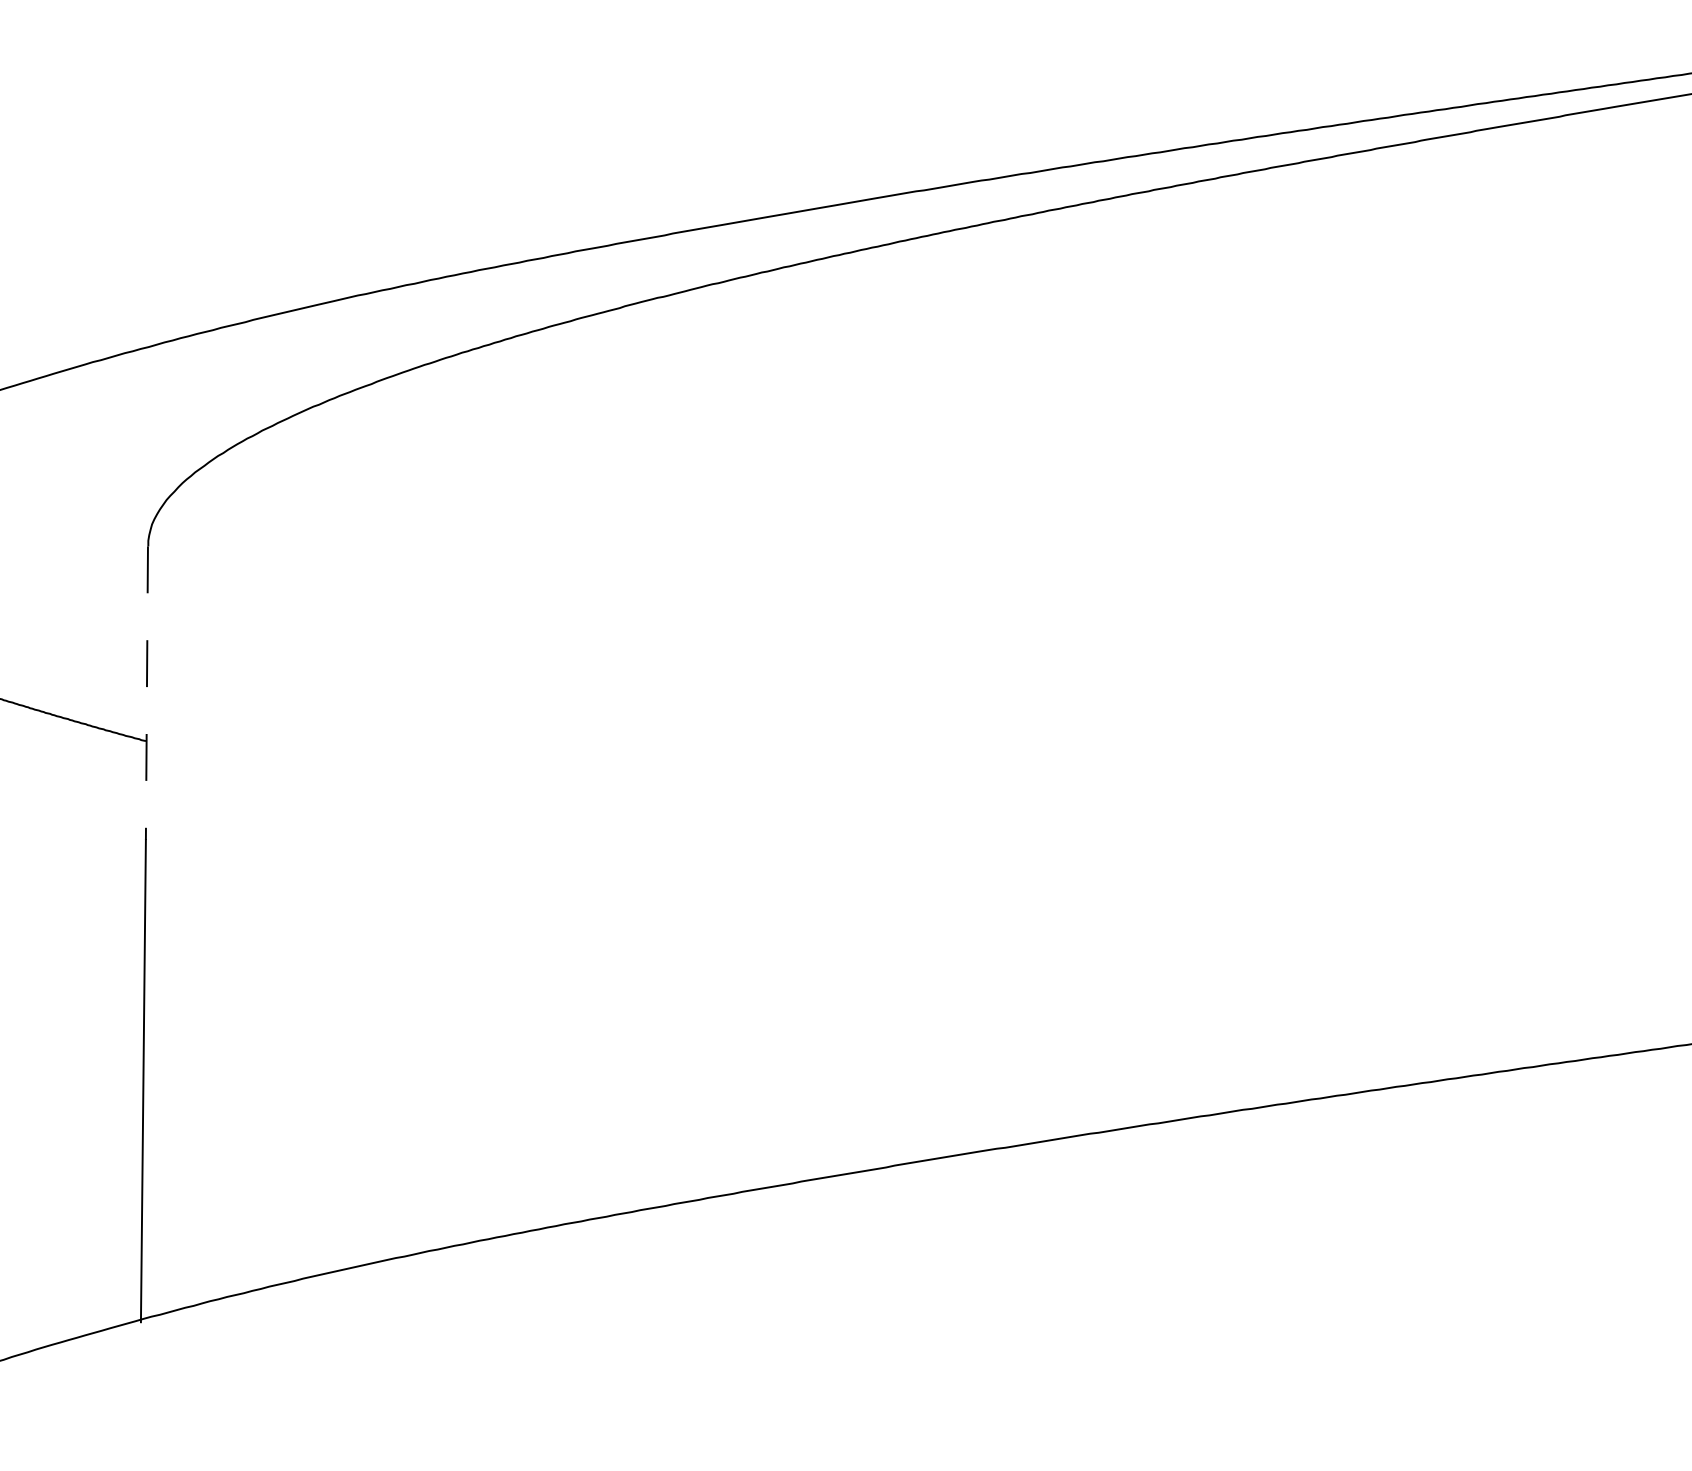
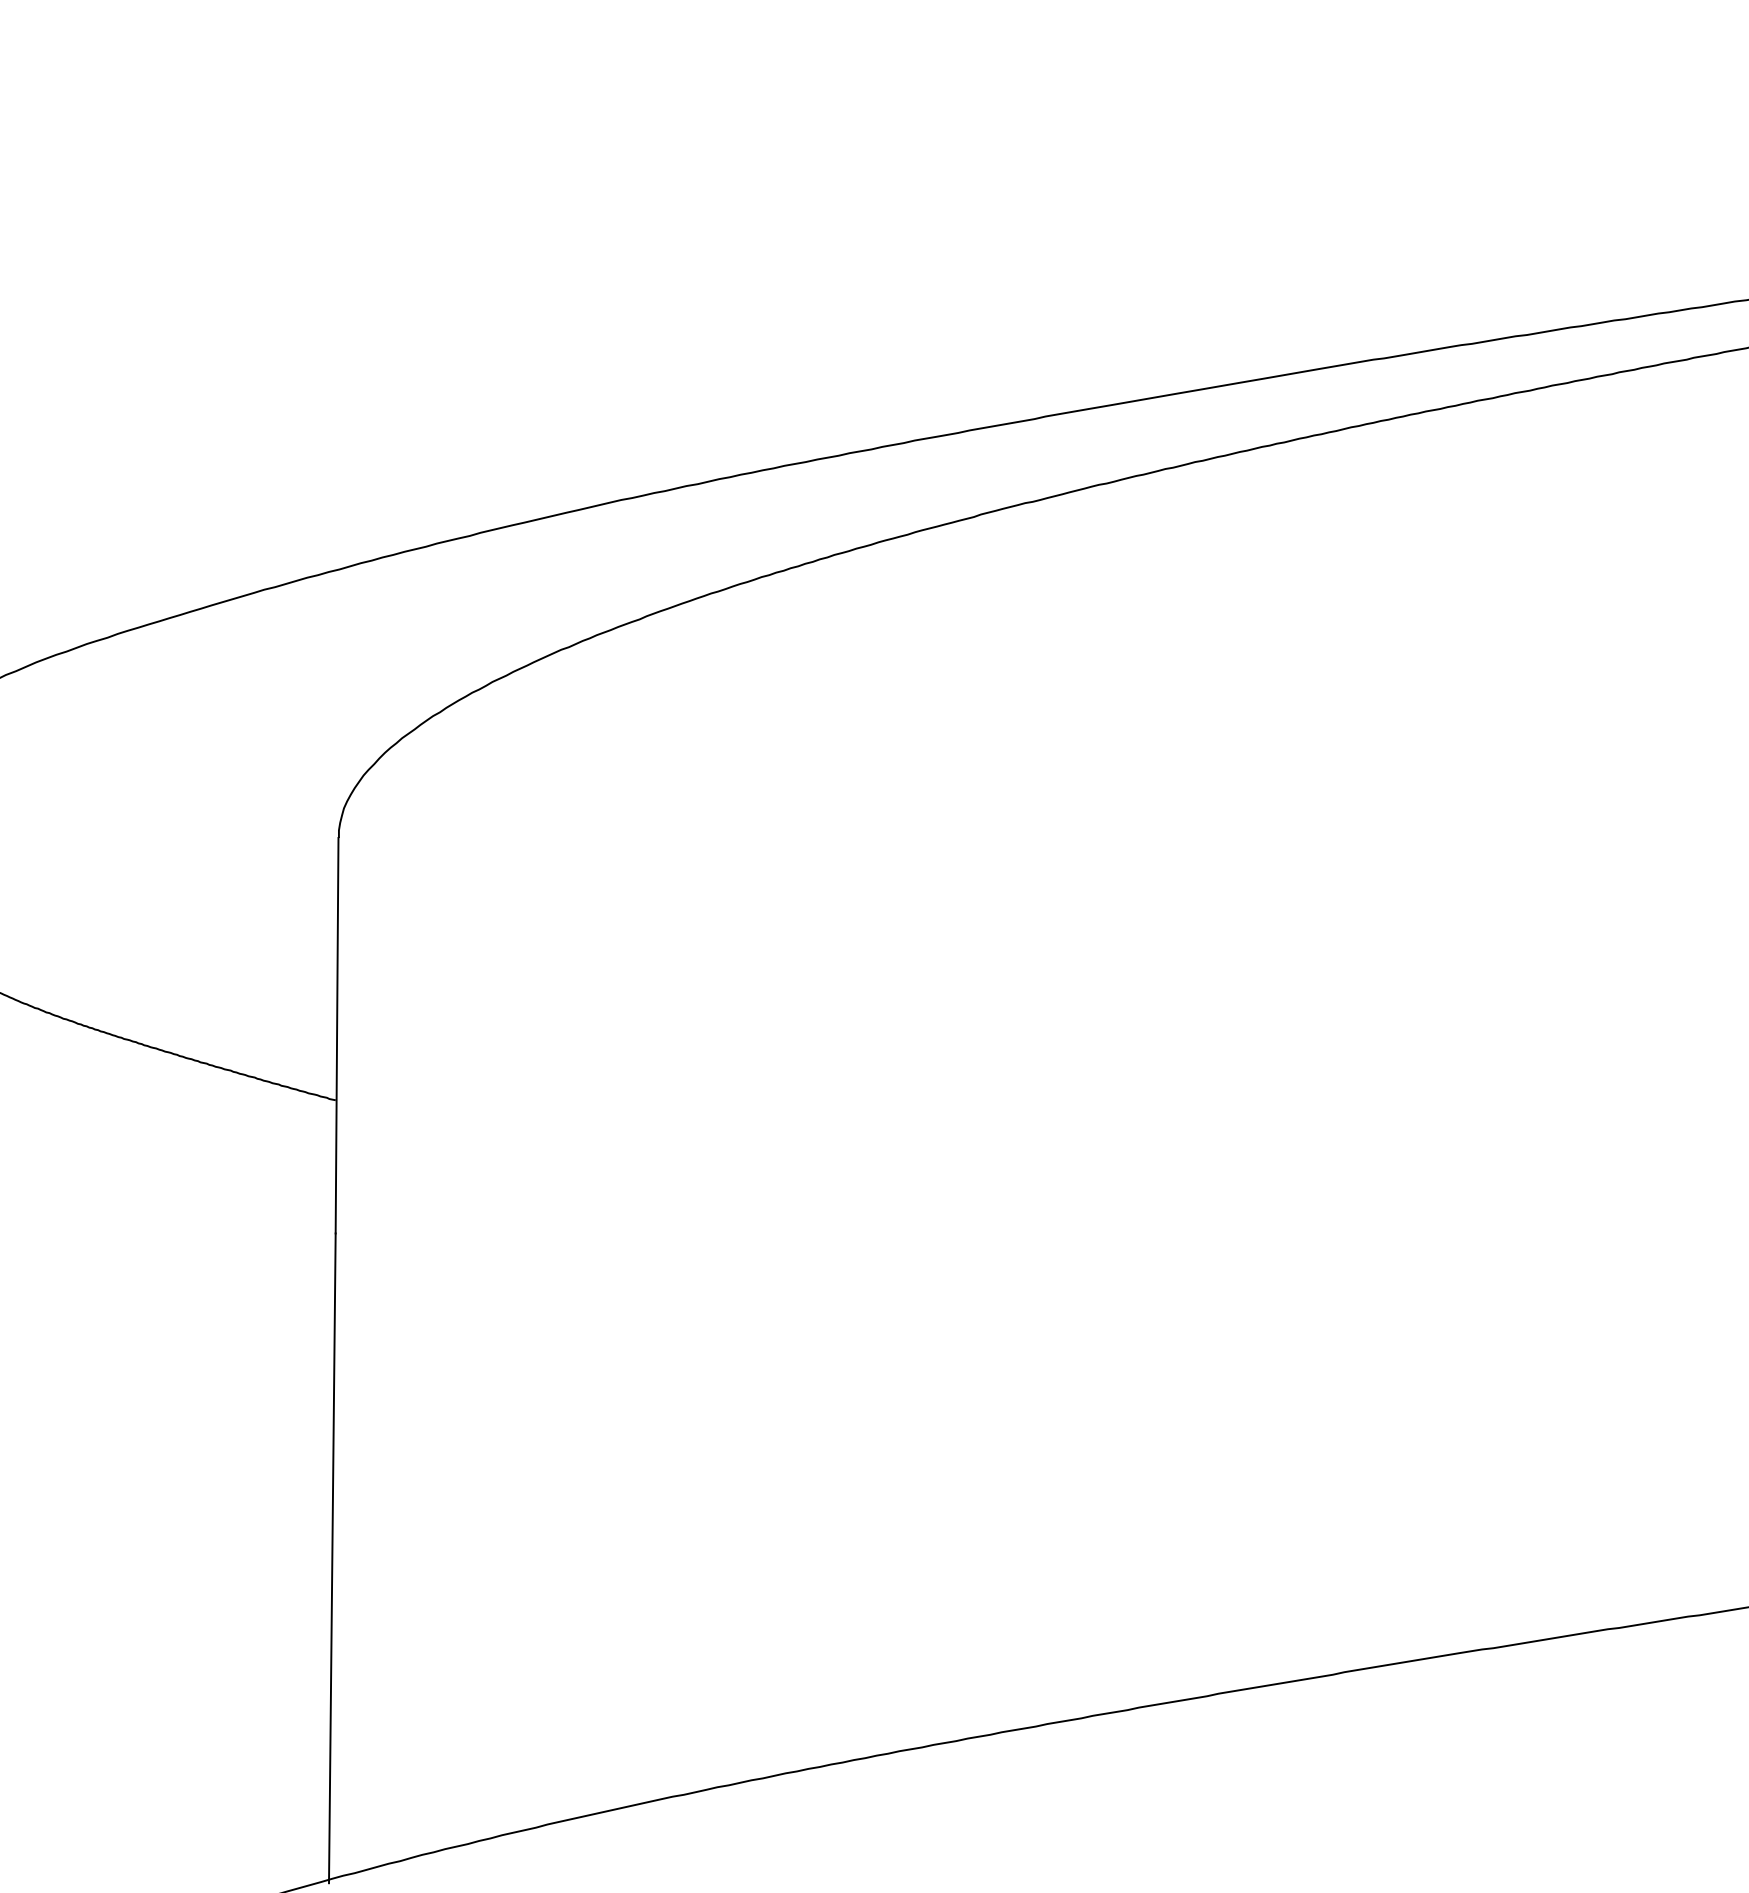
line: (146, 693) -> (336, 1036), dashed -> solid

